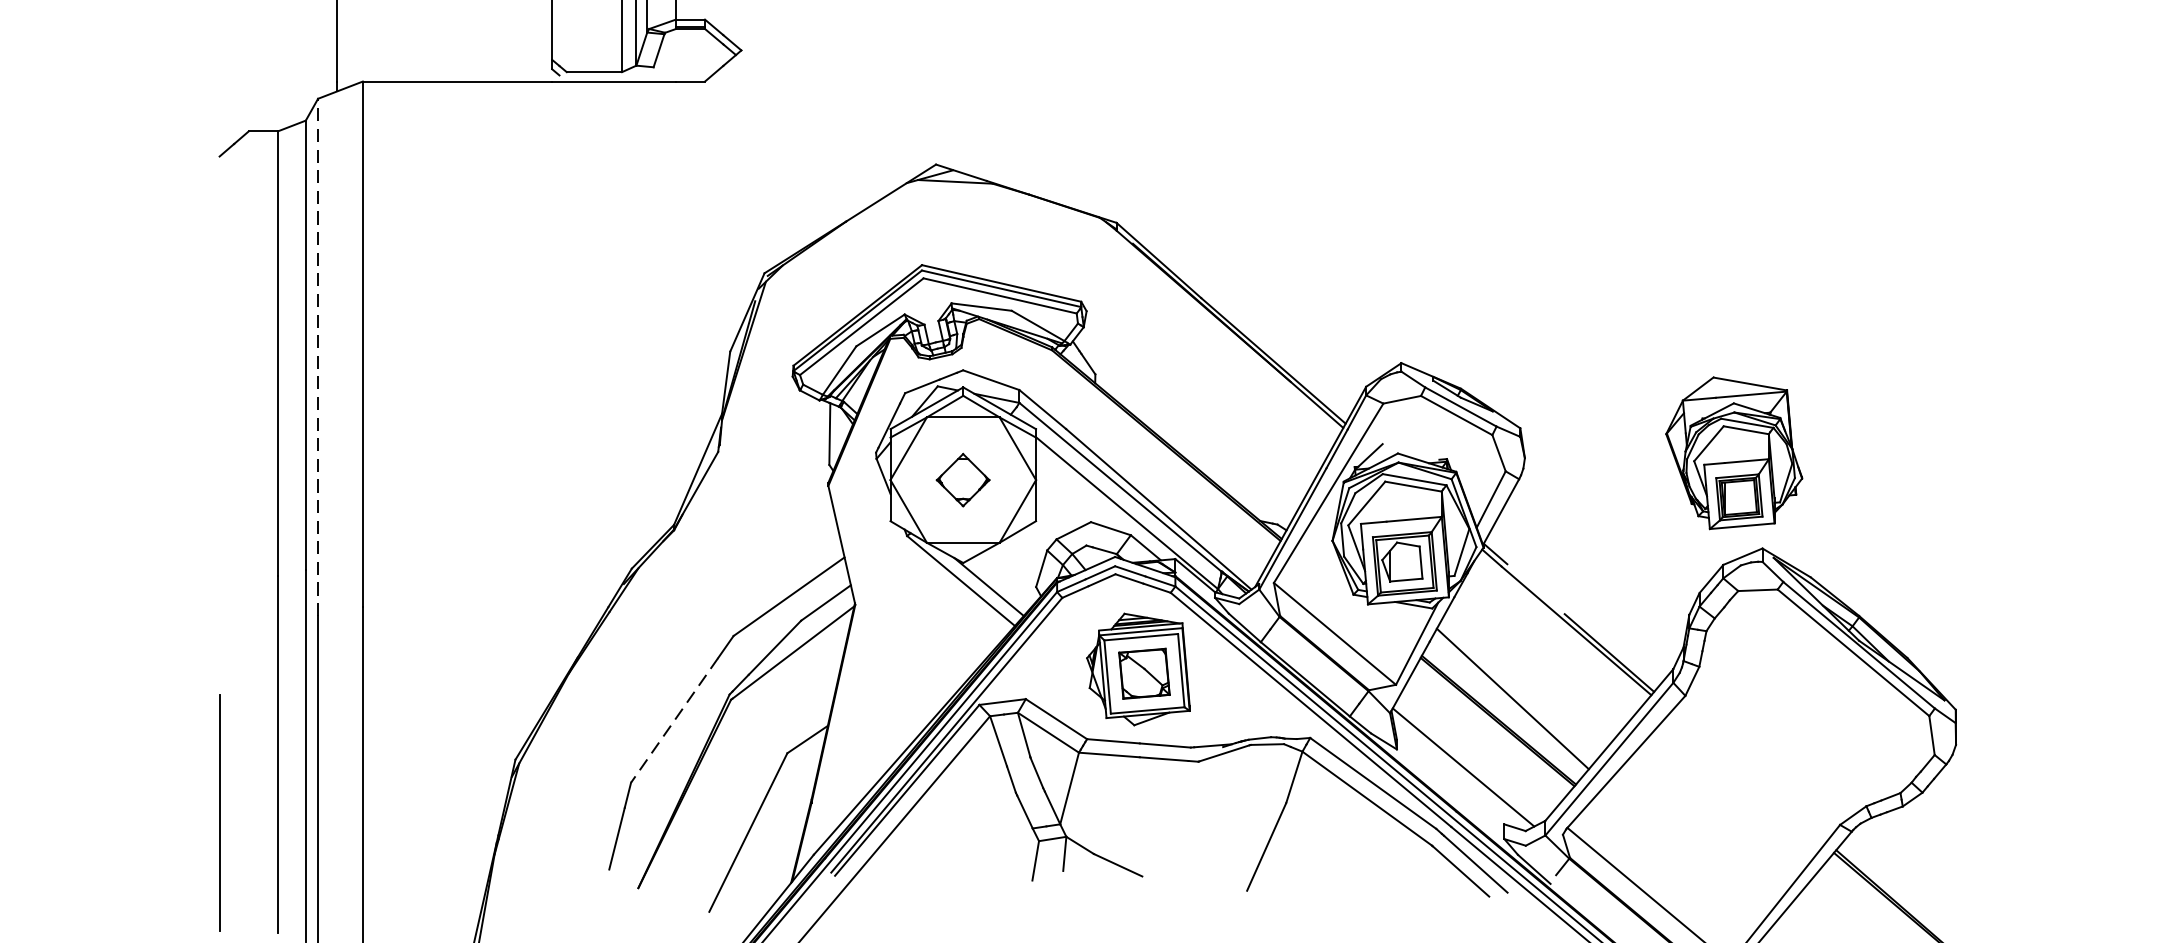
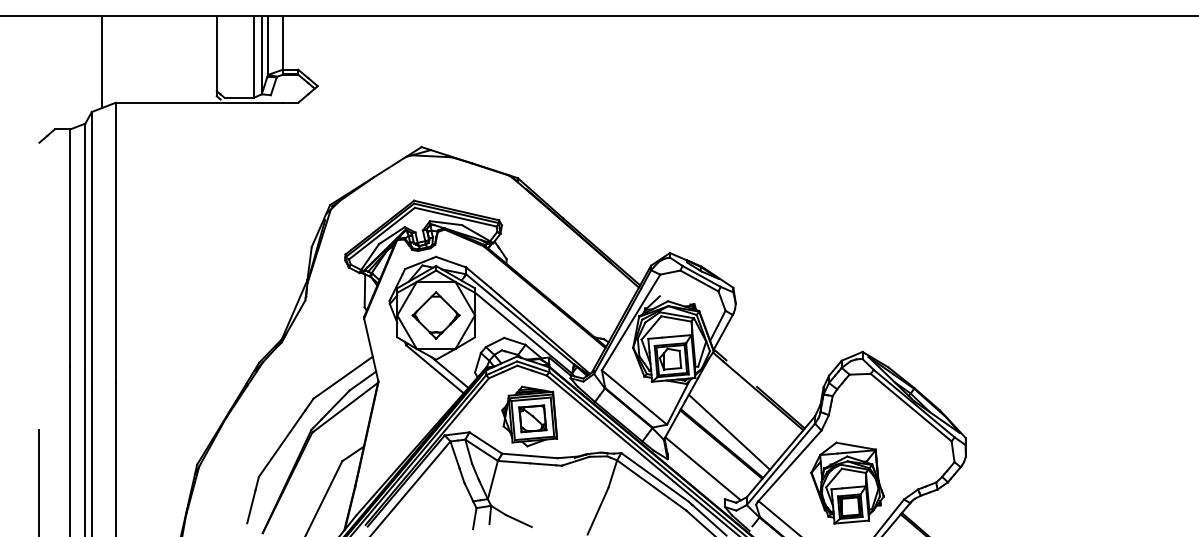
line: (317, 356) -> (91, 249), dashed -> solid
part: (1734, 452) -> (847, 482), moved
part: (962, 480) -> (435, 315), size x1.67
line: (675, 720) -> (282, 443), dashed -> solid

